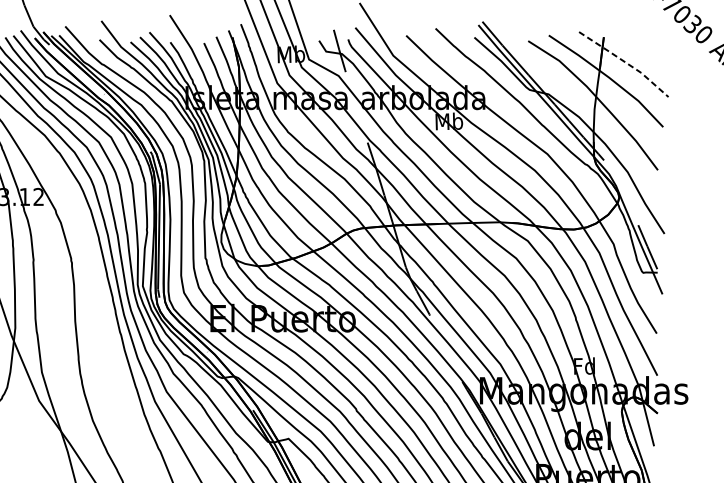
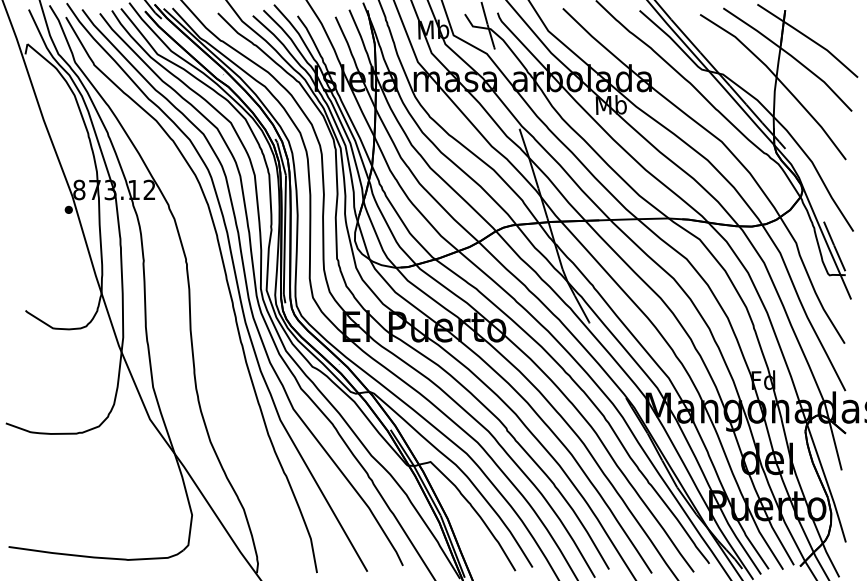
line: (625, 62) -> (809, 38), dashed -> solid

